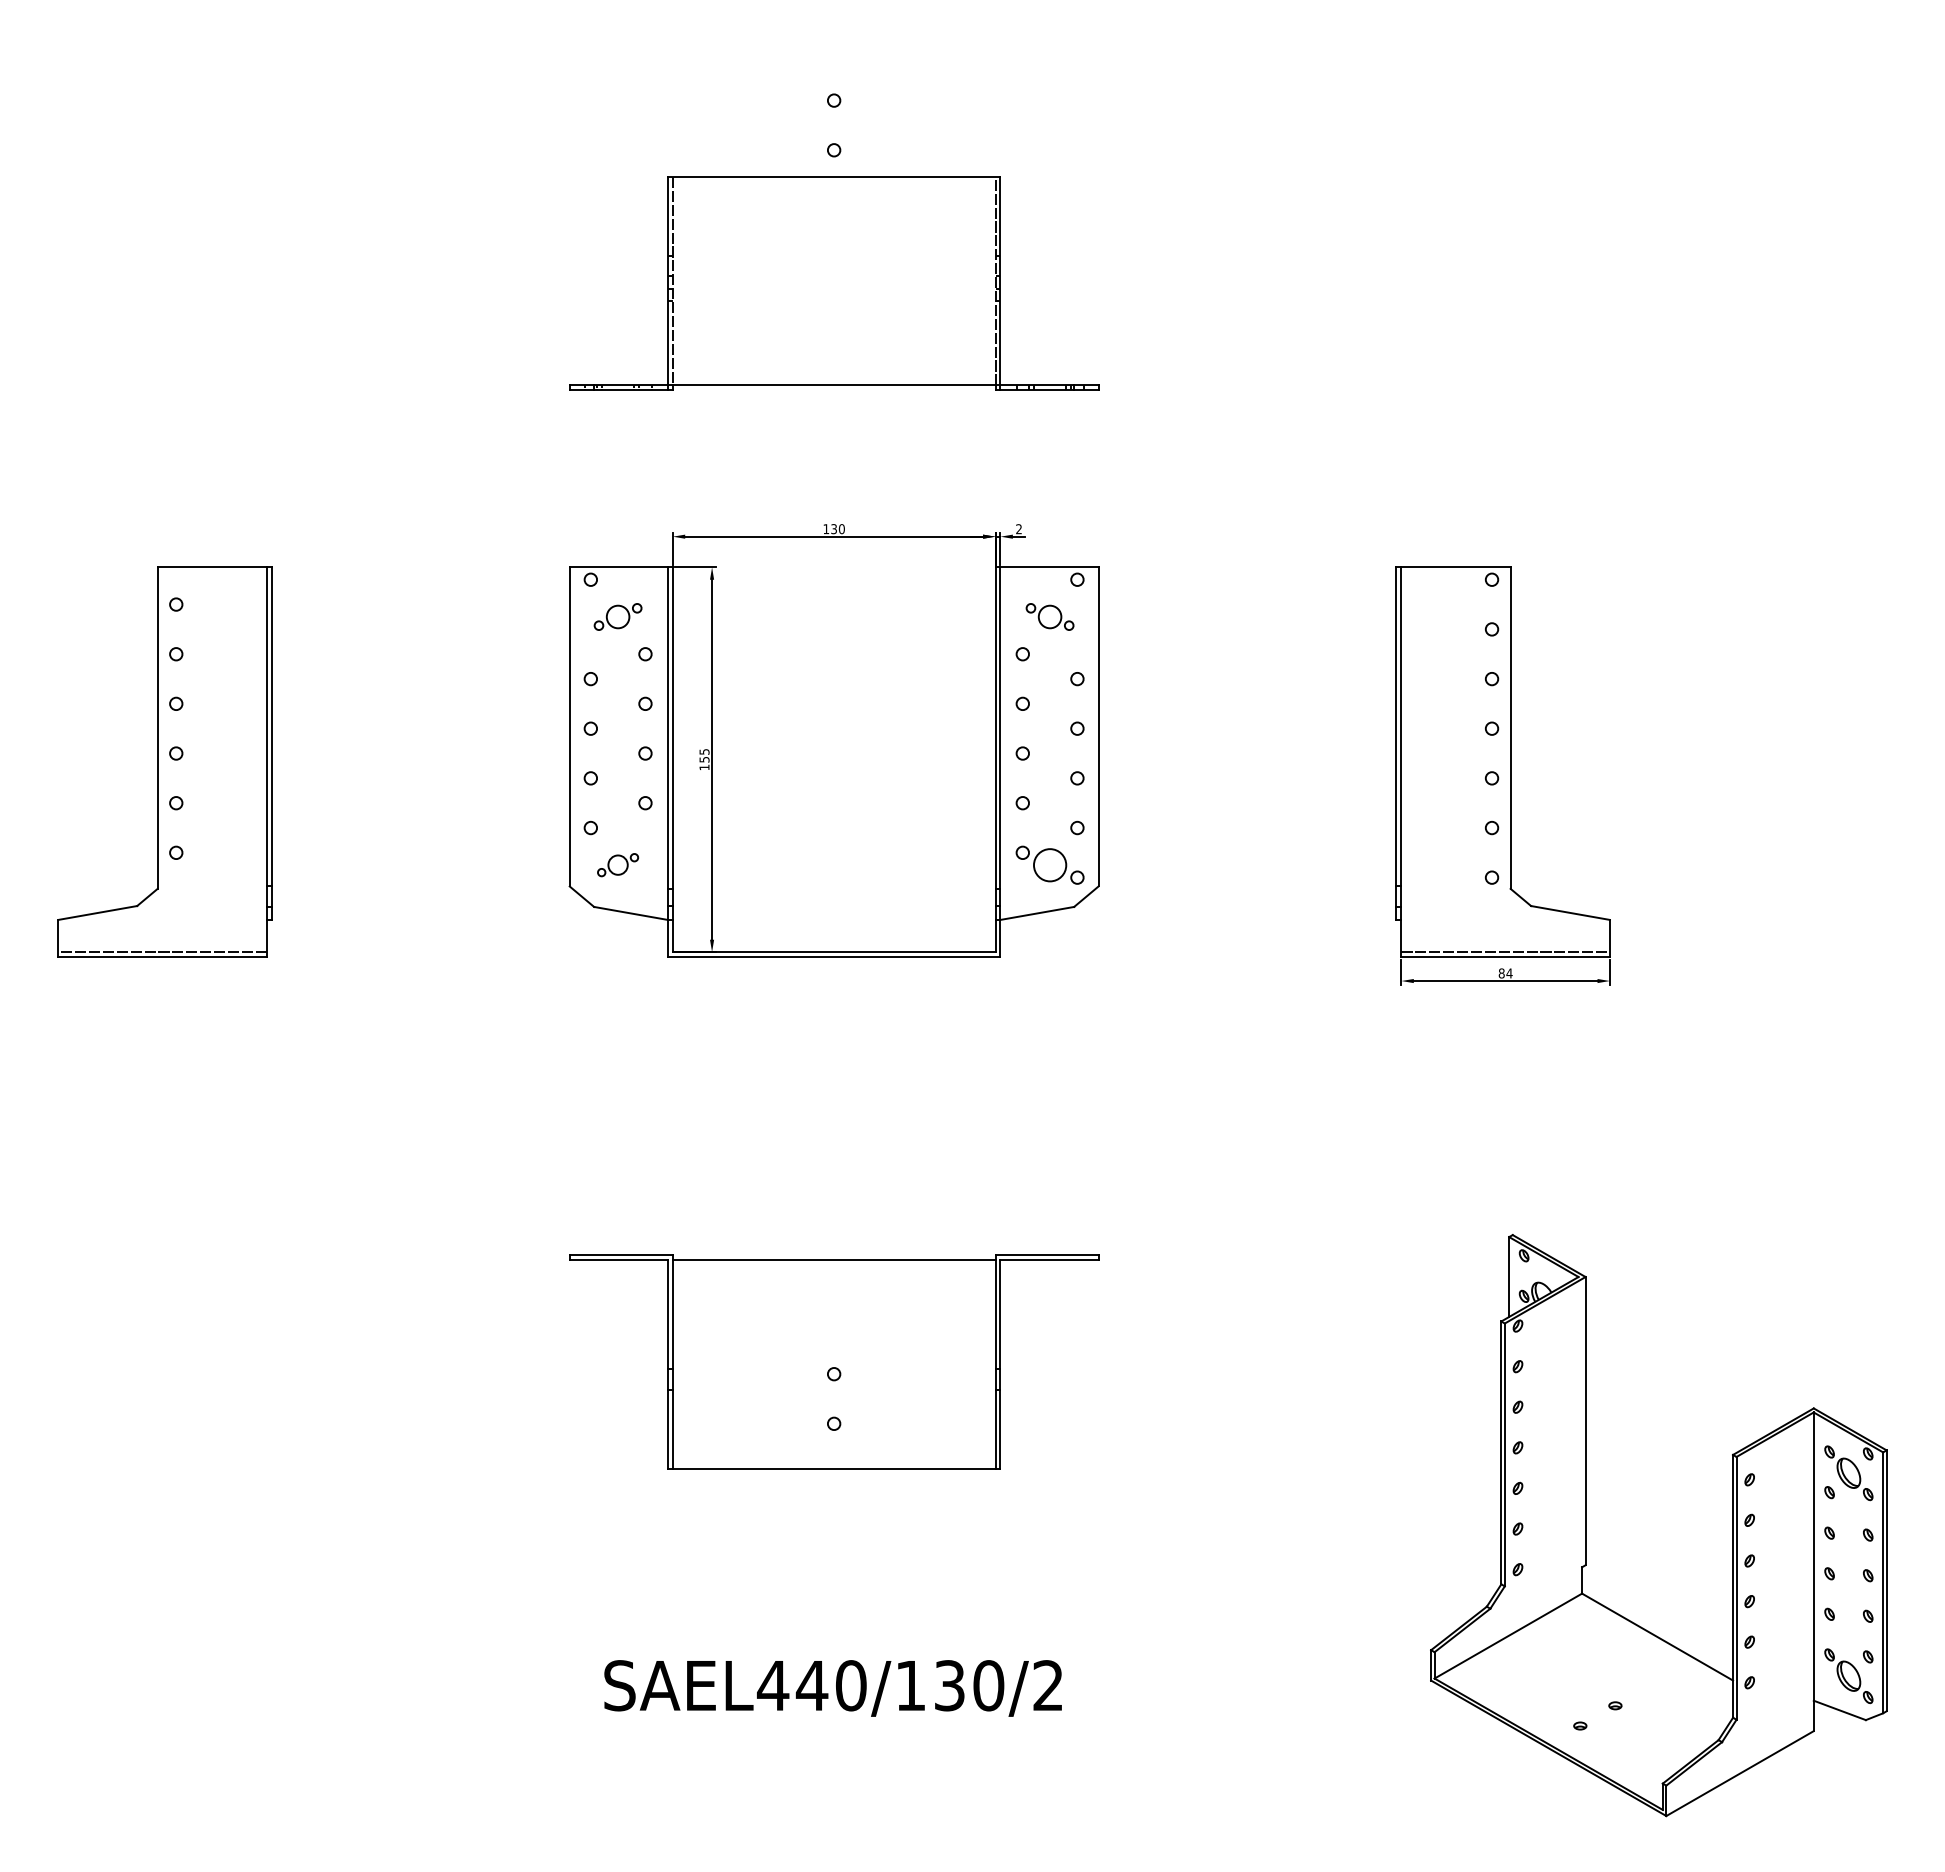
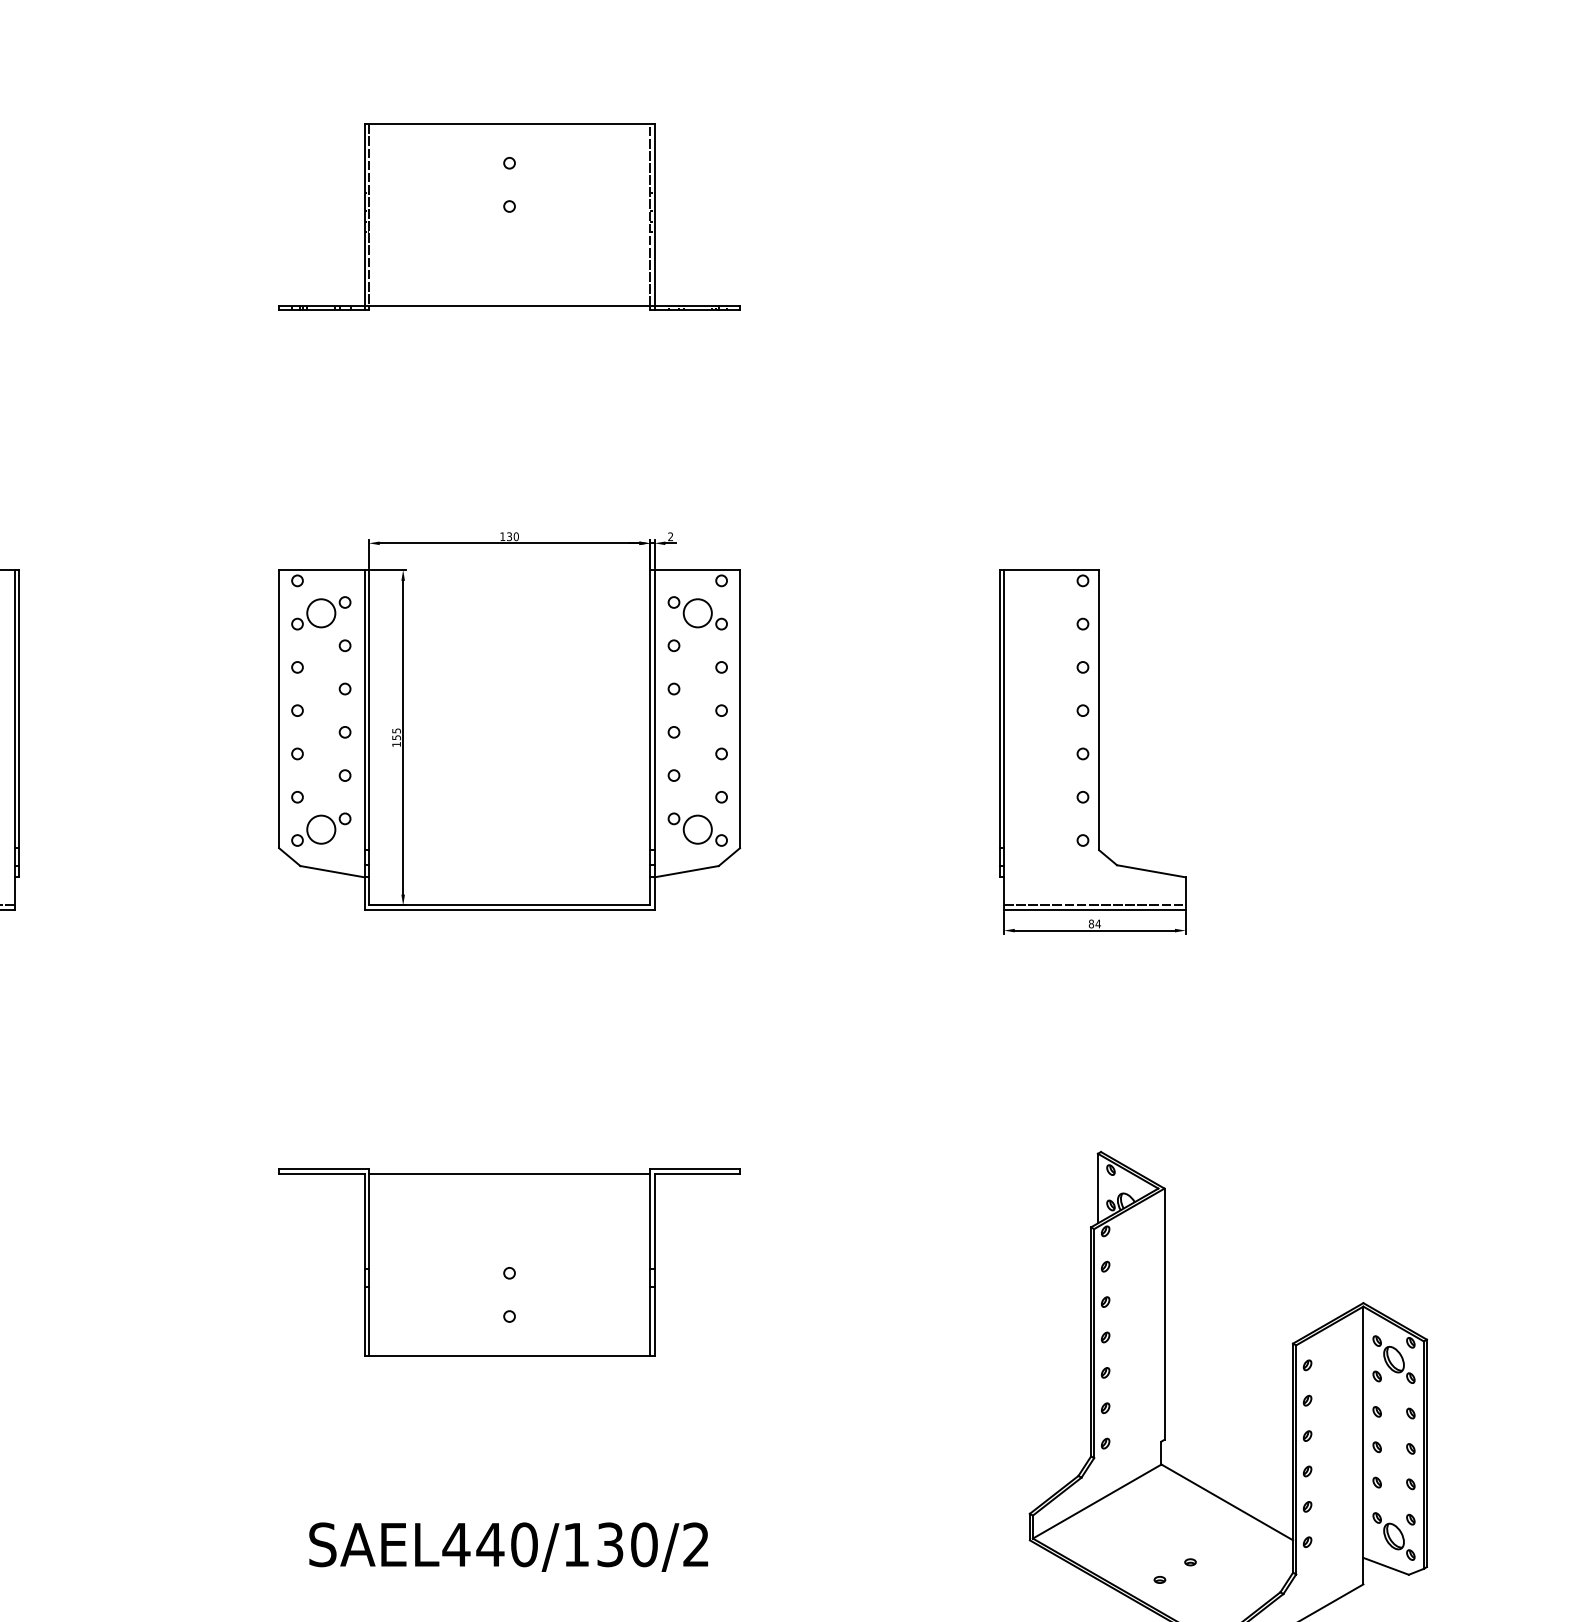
part: (834, 283) -> (509, 217), moved
part: (617, 616) -> (320, 612), size x1.43
part: (1049, 616) -> (697, 612), size x1.43
part: (617, 864) -> (320, 829), size x1.67

